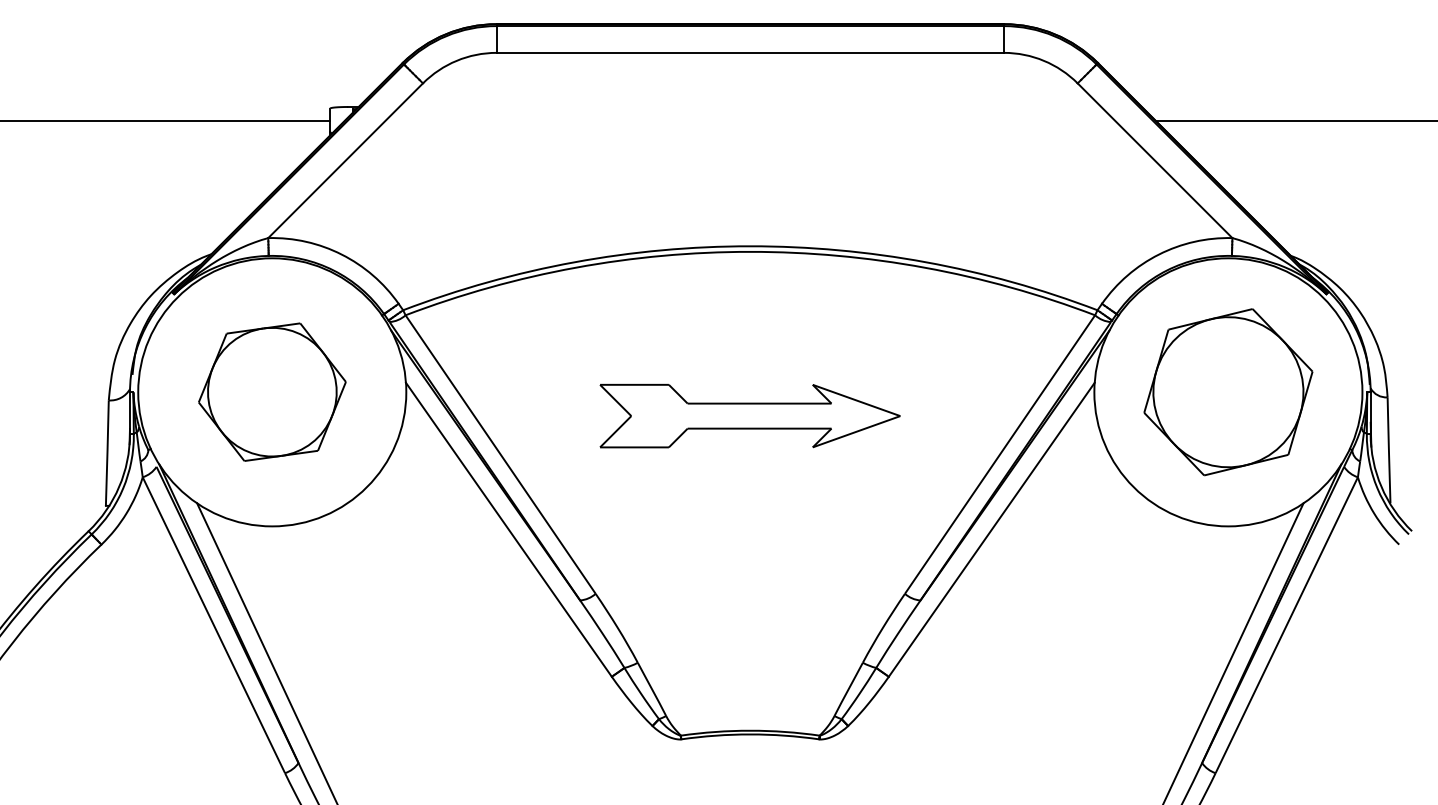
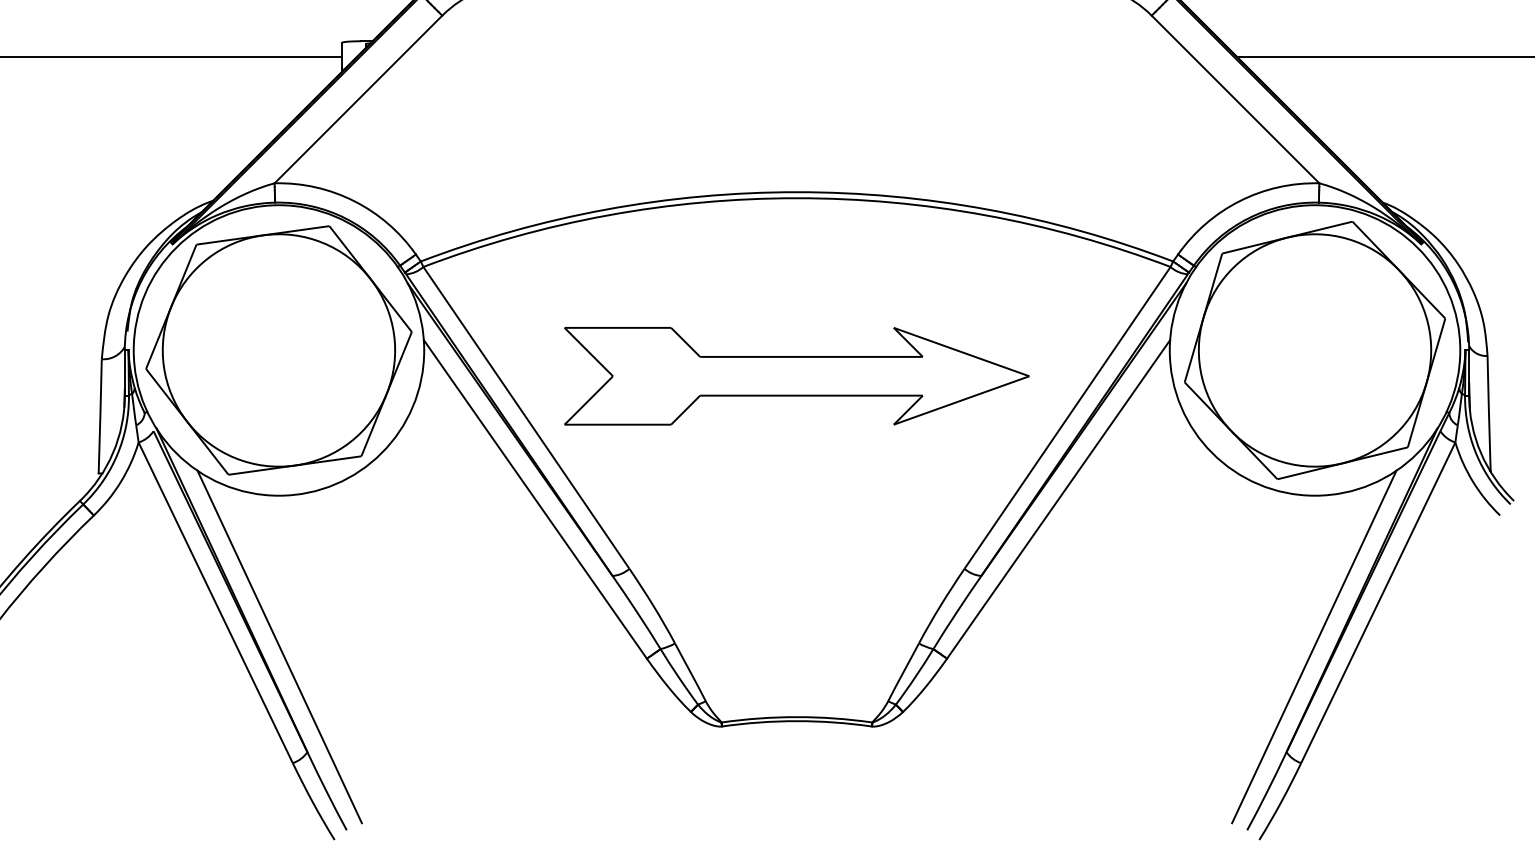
part: (272, 391) -> (279, 349), size x1.67
part: (1228, 391) -> (1315, 349), size x1.43
part: (749, 415) -> (796, 375), size x1.43

